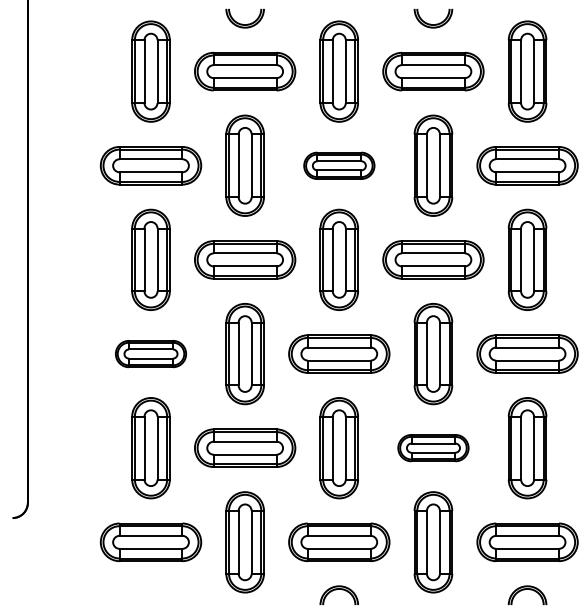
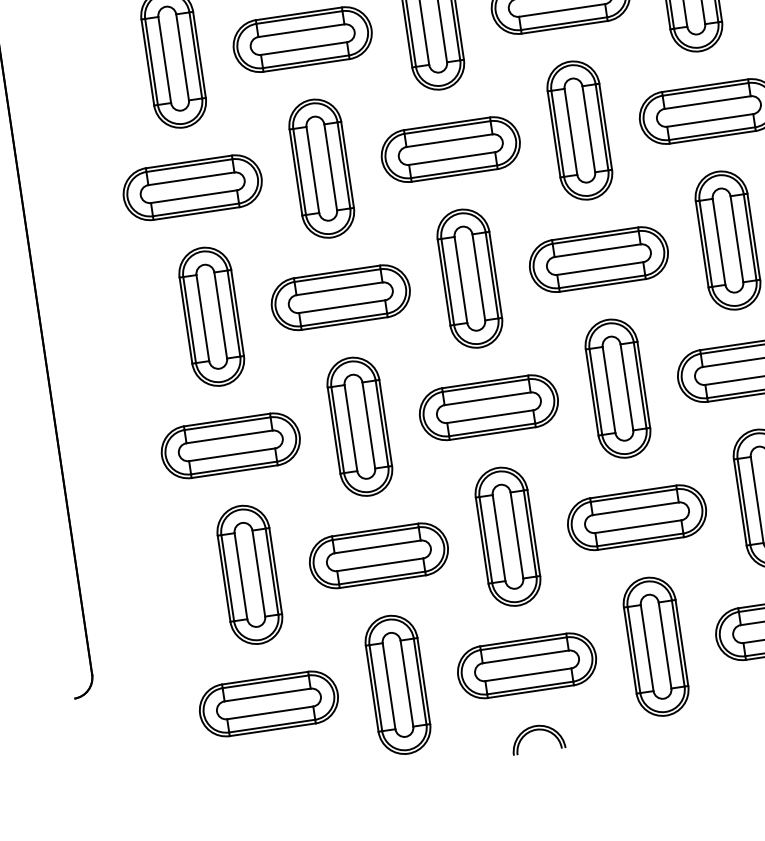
part: (339, 165) -> (451, 149), size x1.43
part: (150, 353) -> (230, 445), size x1.43
part: (433, 447) -> (636, 516), size x1.43

